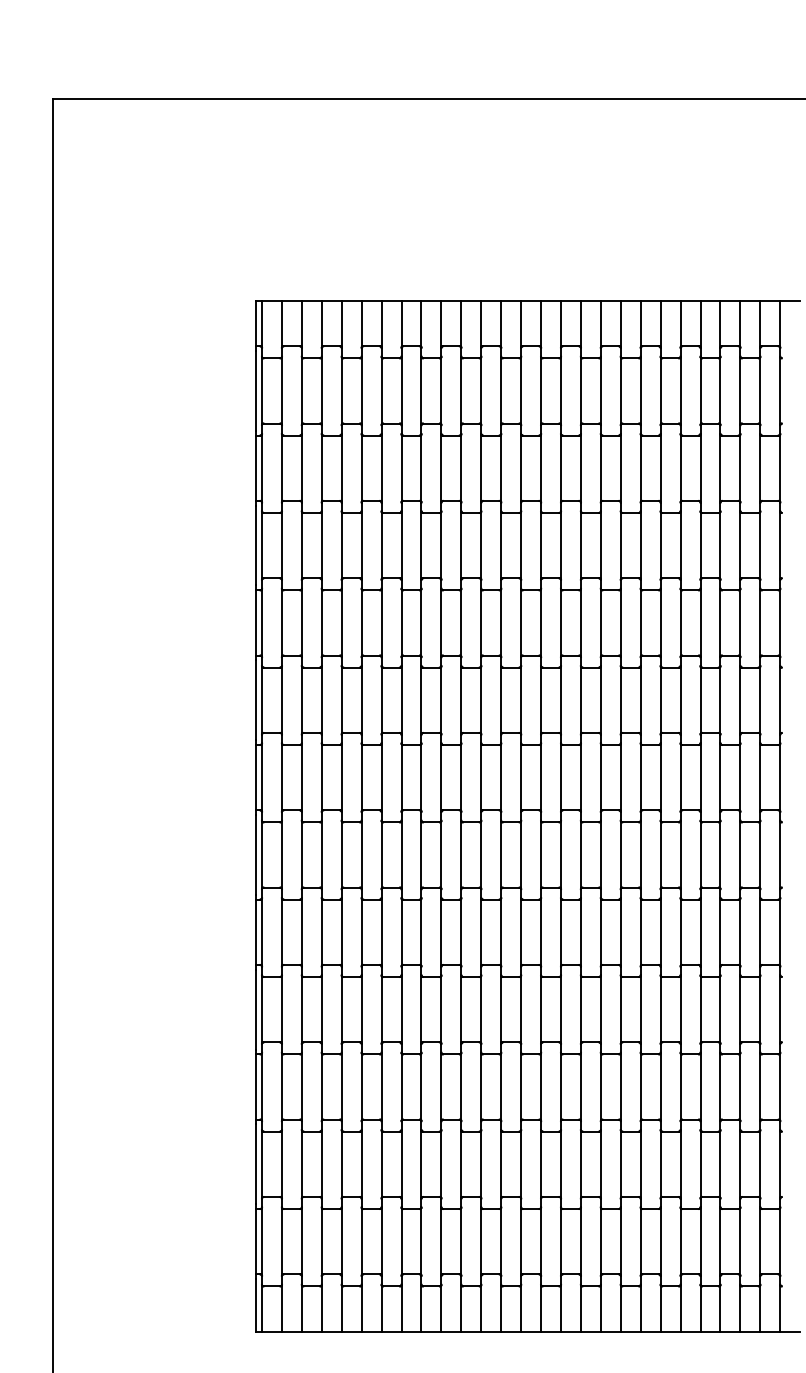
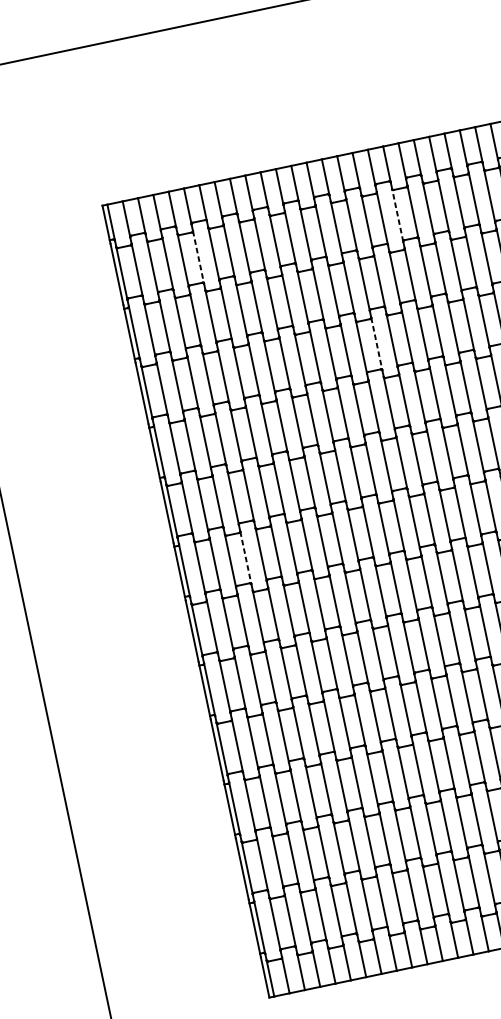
line: (620, 390) -> (397, 215), solid -> dashed
line: (361, 391) -> (198, 257), solid -> dashed
line: (561, 546) -> (377, 344), solid -> dashed
line: (341, 778) -> (245, 558), solid -> dashed

